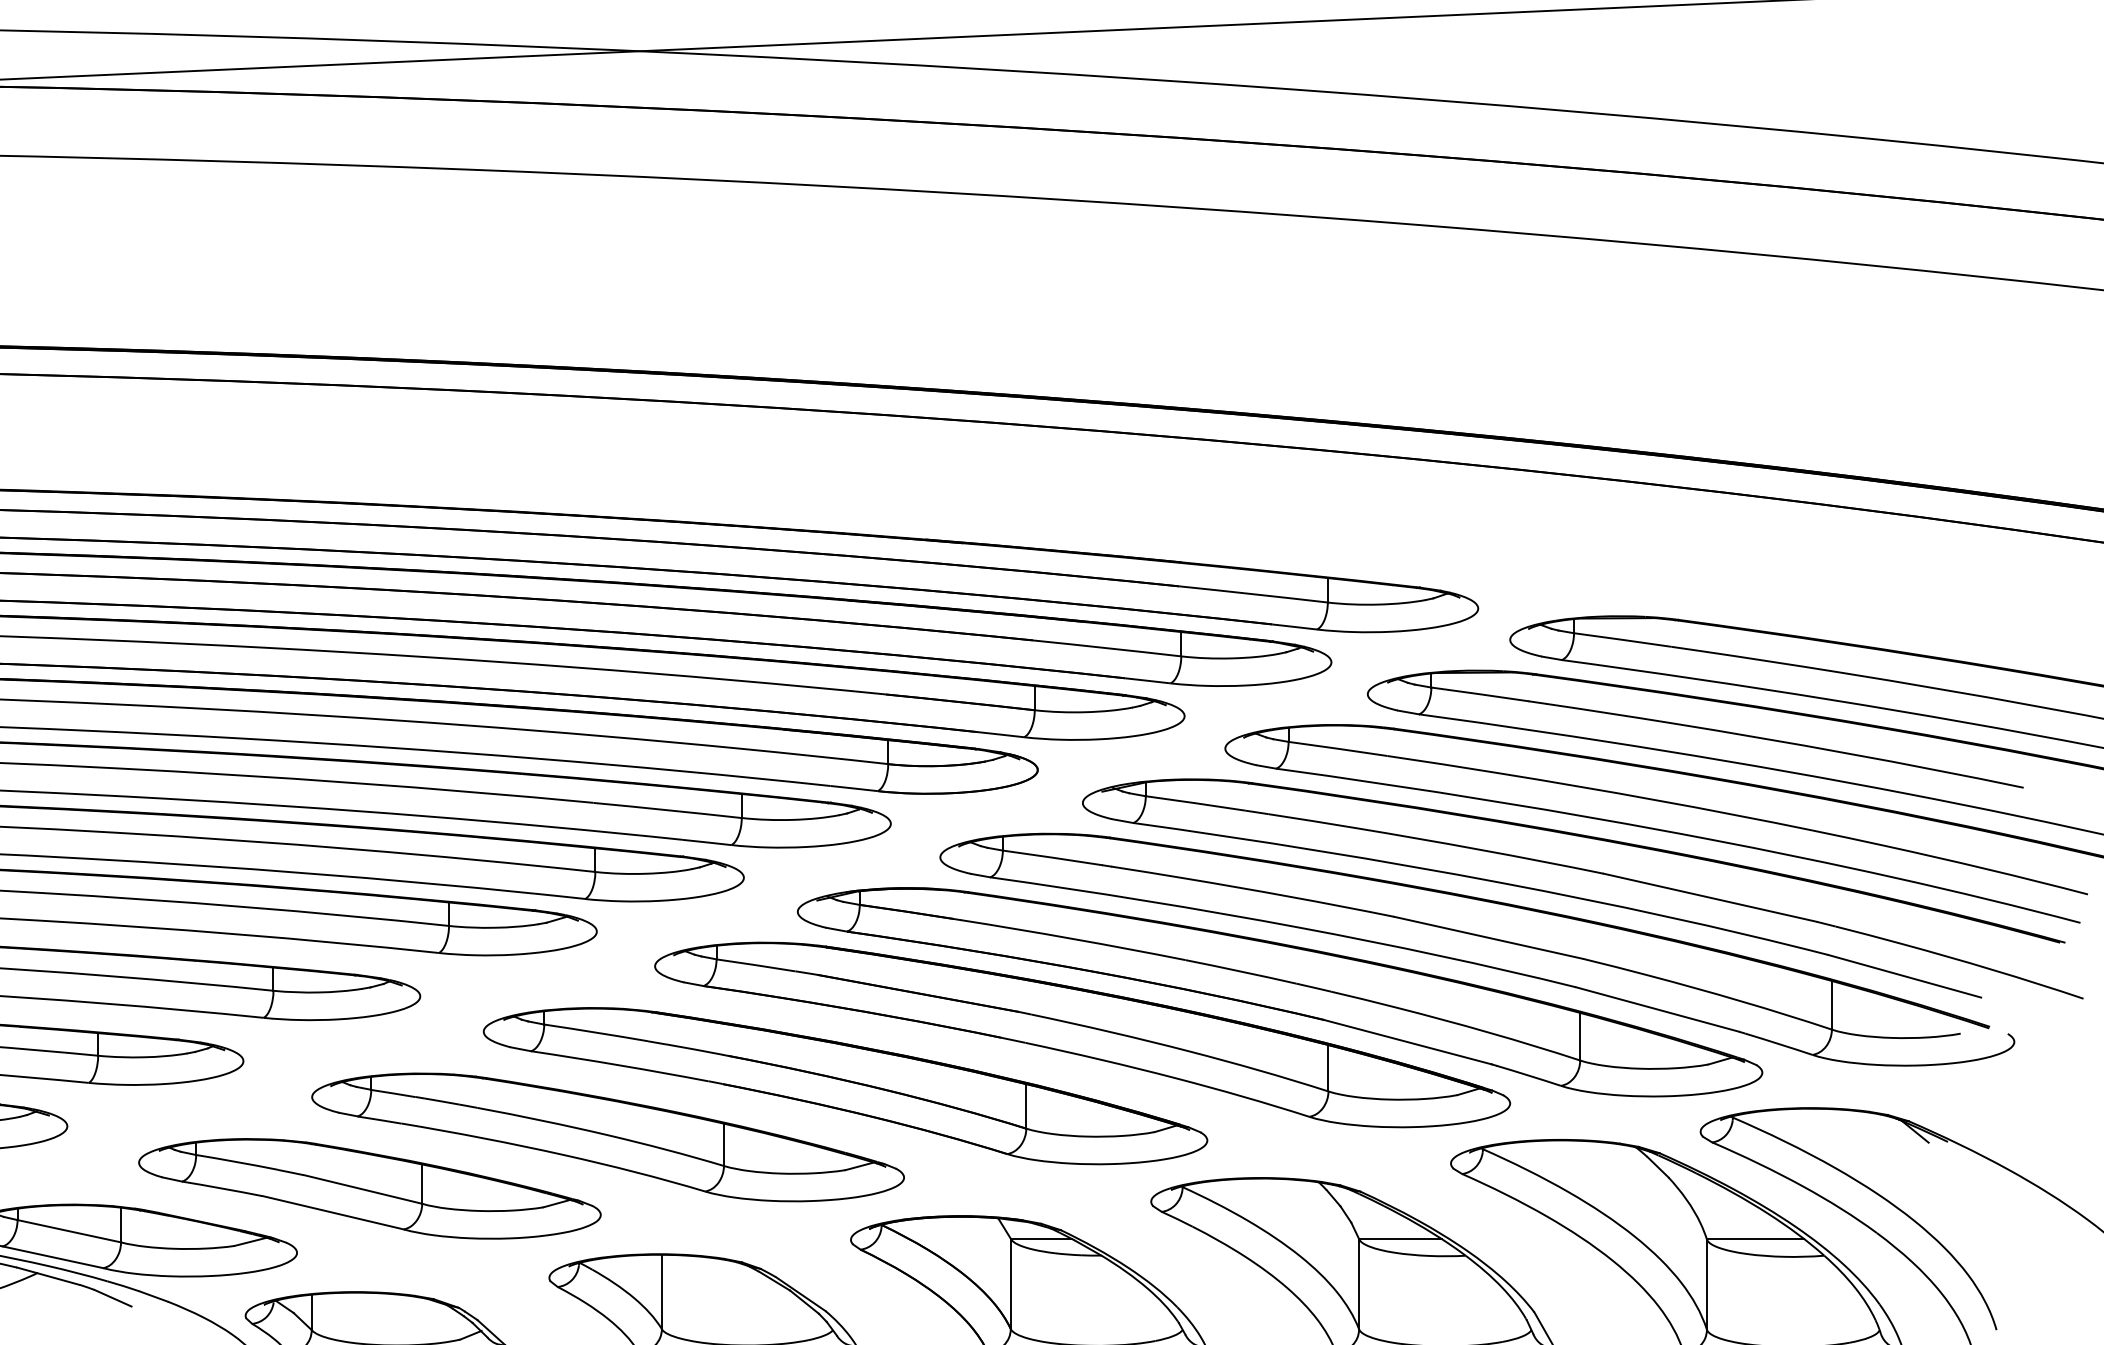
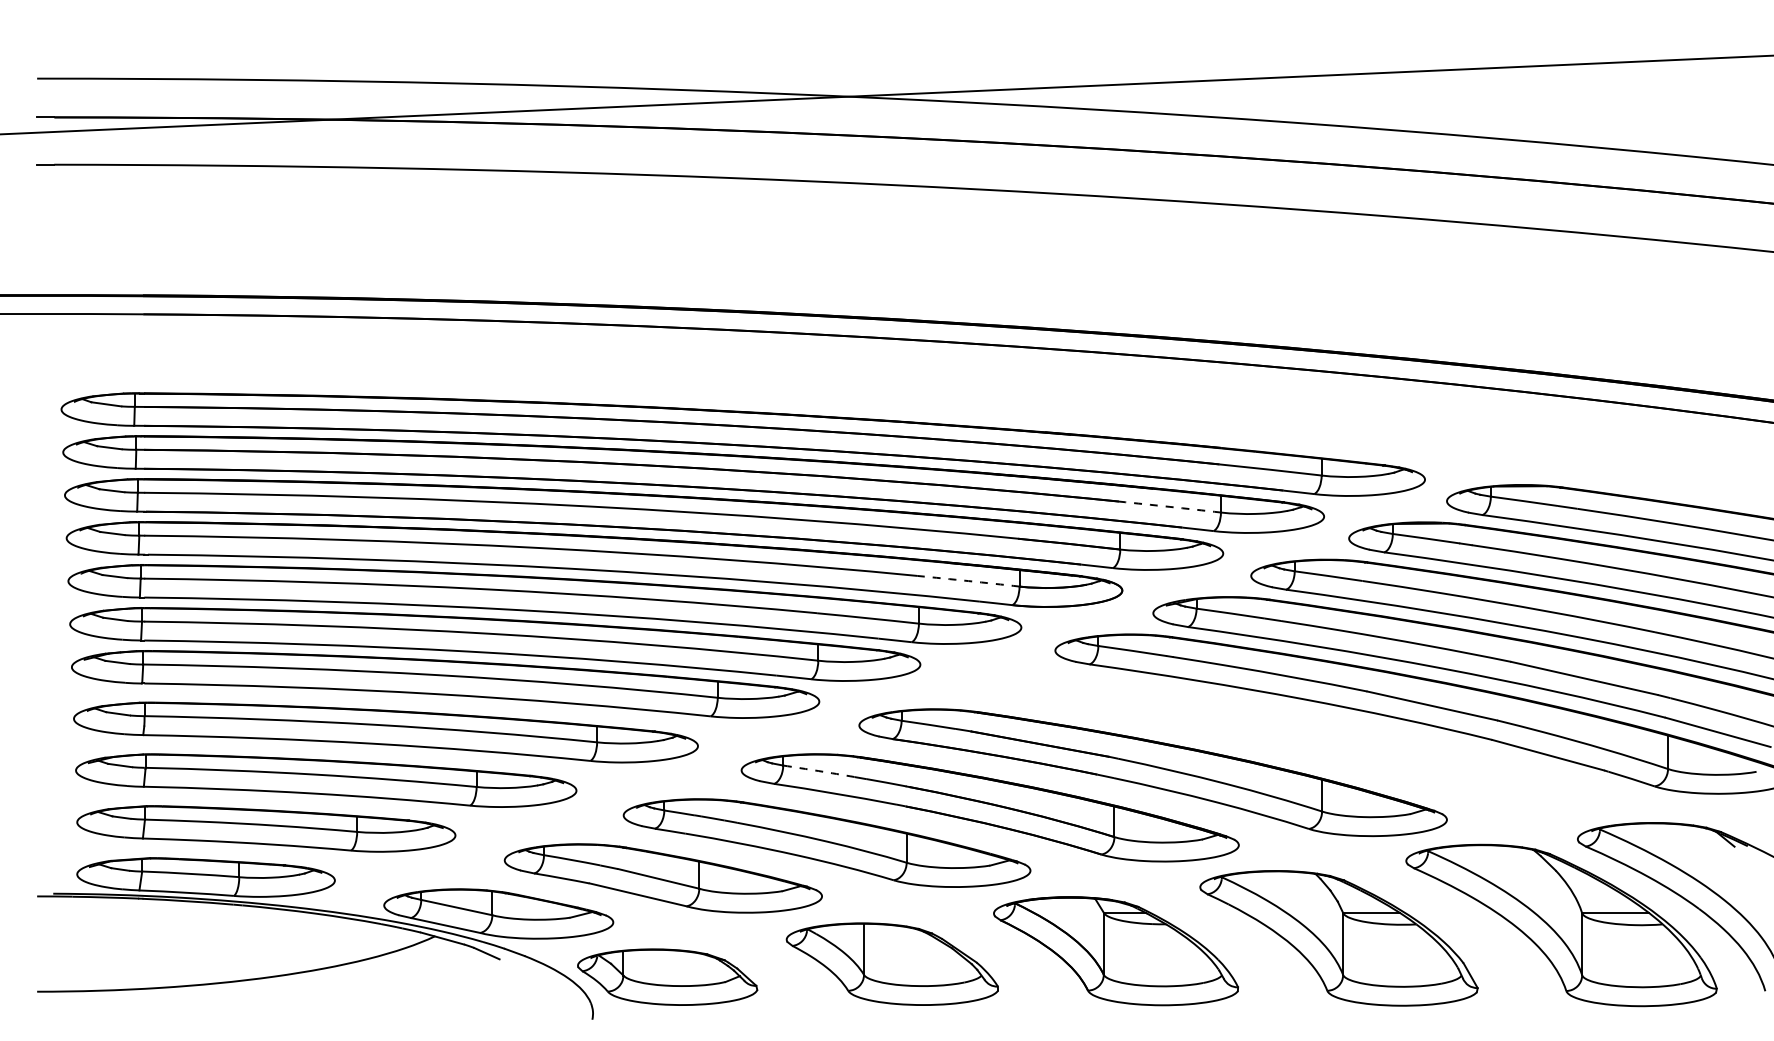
arc: (1106, 647) -> (1169, 506), solid -> dashed
arc: (813, 756) -> (968, 581), solid -> dashed
part: (1279, 991) -> (1288, 742), removed
arc: (595, 1033) -> (818, 771), solid -> dashed

